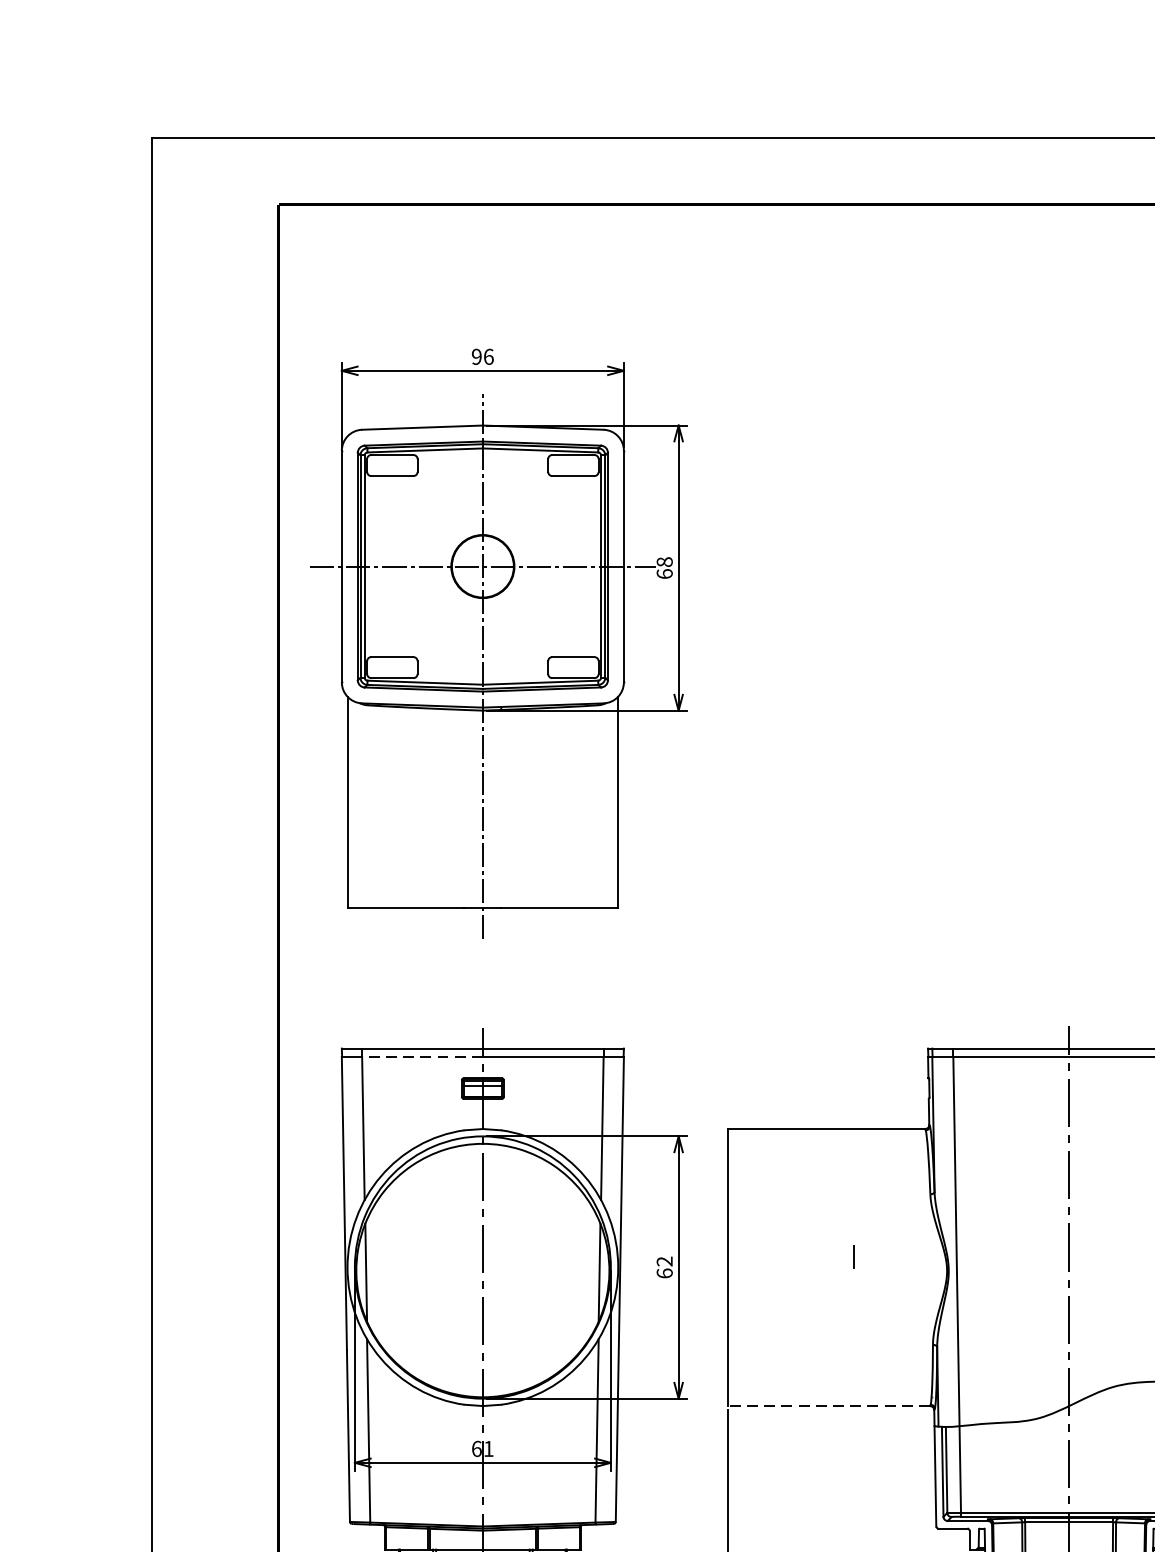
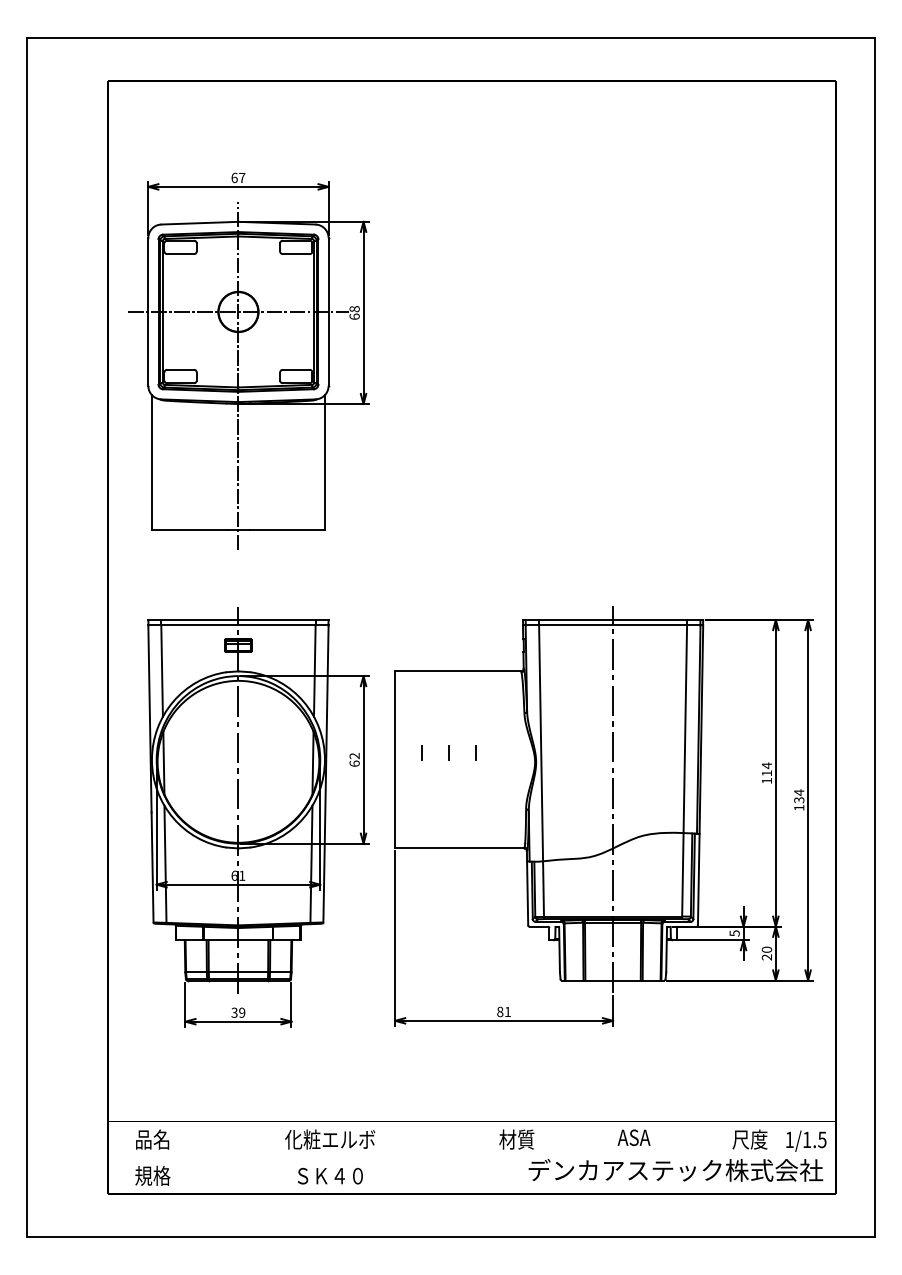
text: (482, 356) -> (238, 177), 96 -> 67
line: (421, 1057) -> (199, 625), dashed -> solid
line: (769, 1255) -> (421, 752), added
line: (811, 1255) -> (448, 752), added
line: (828, 1406) -> (459, 848), dashed -> solid

